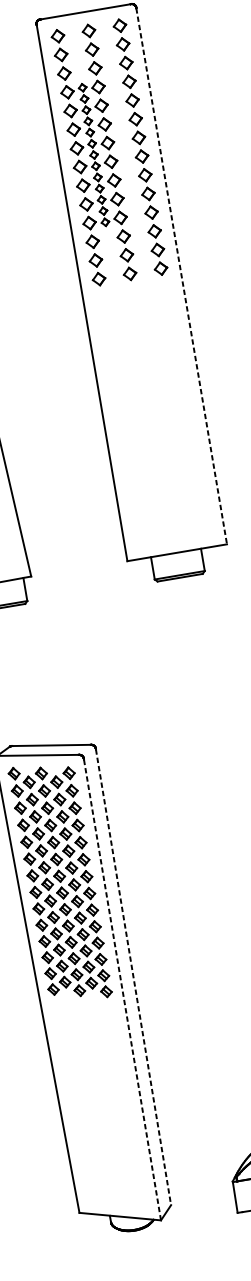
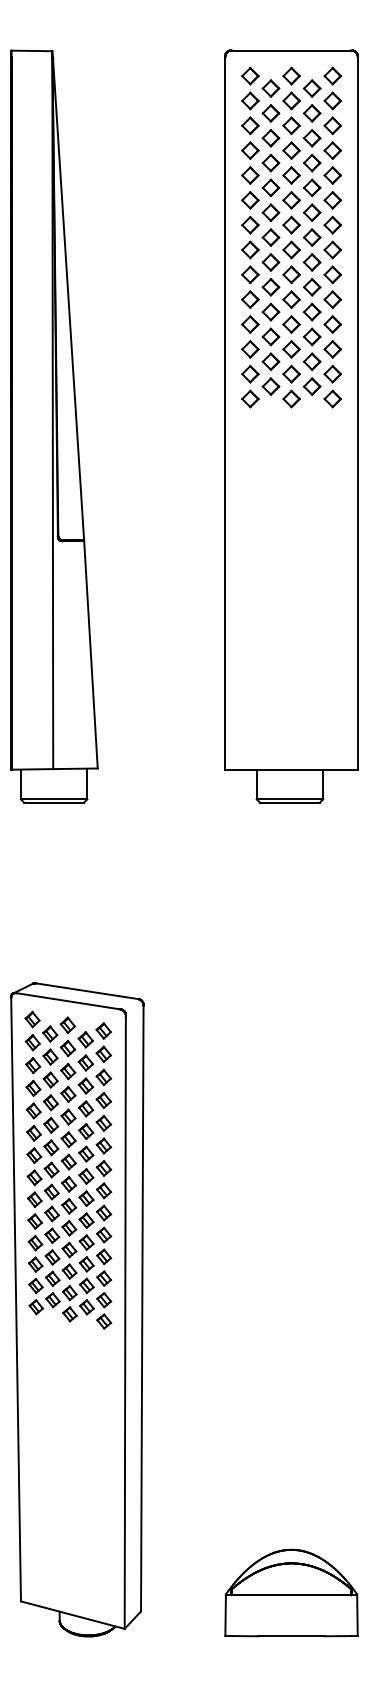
part: (125, 149) -> (312, 237), added
part: (93, 155) -> (270, 237), size x1.67
line: (181, 276) -> (357, 413), dashed -> solid
line: (133, 977) -> (142, 1308), dashed -> solid
line: (122, 989) -> (125, 1322), dashed -> solid

